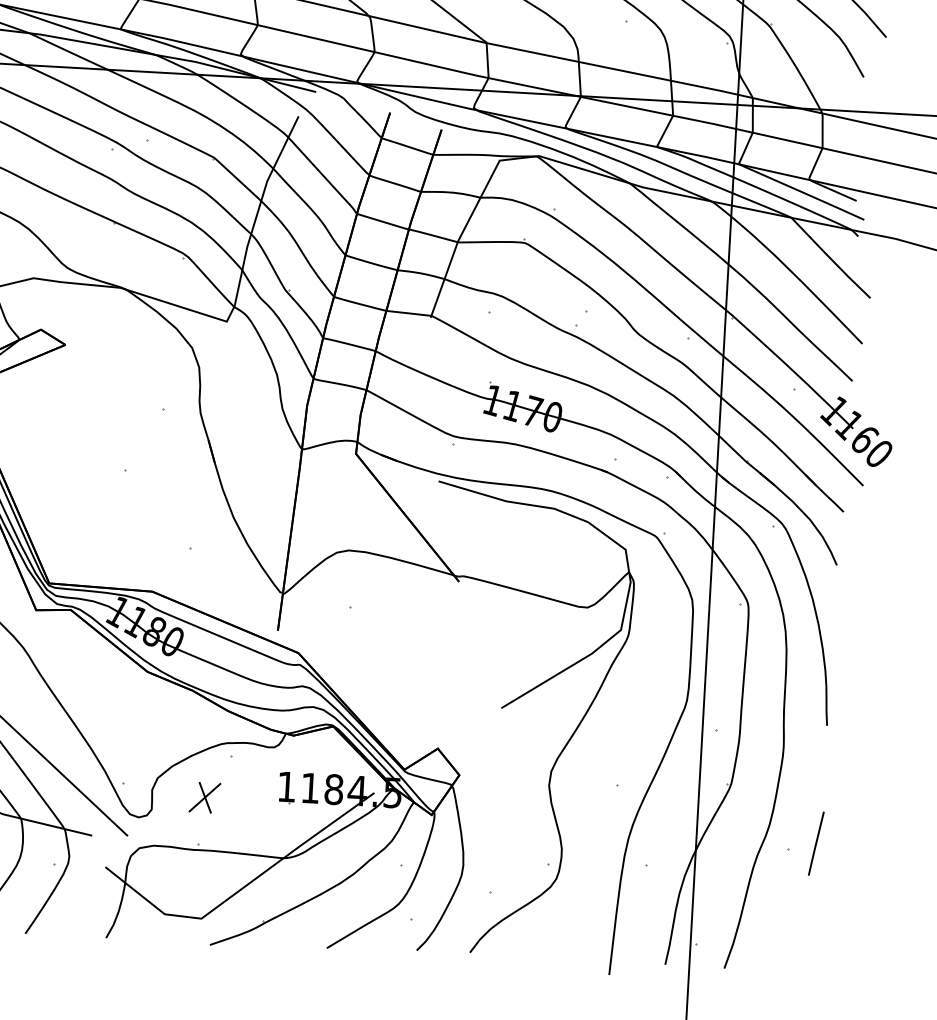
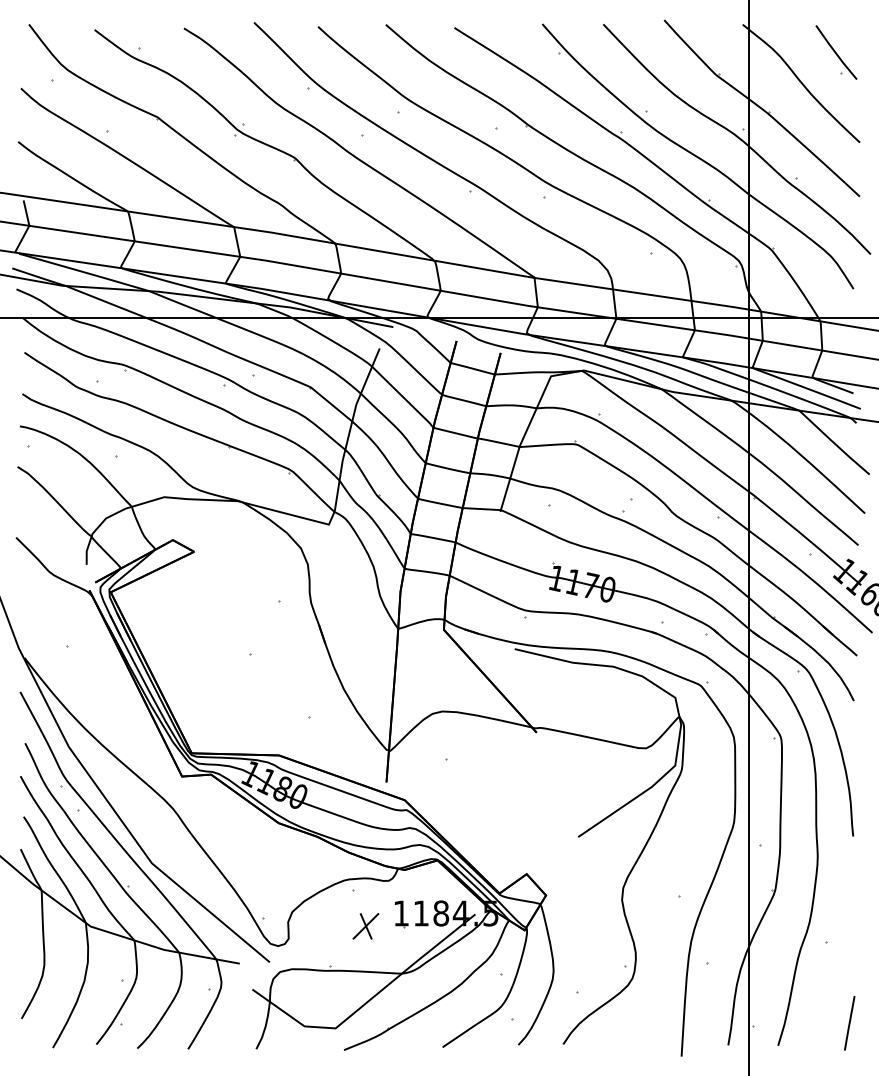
part: (204, 797) -> (365, 926), moved
line: (816, 843) -> (849, 1023), moved

